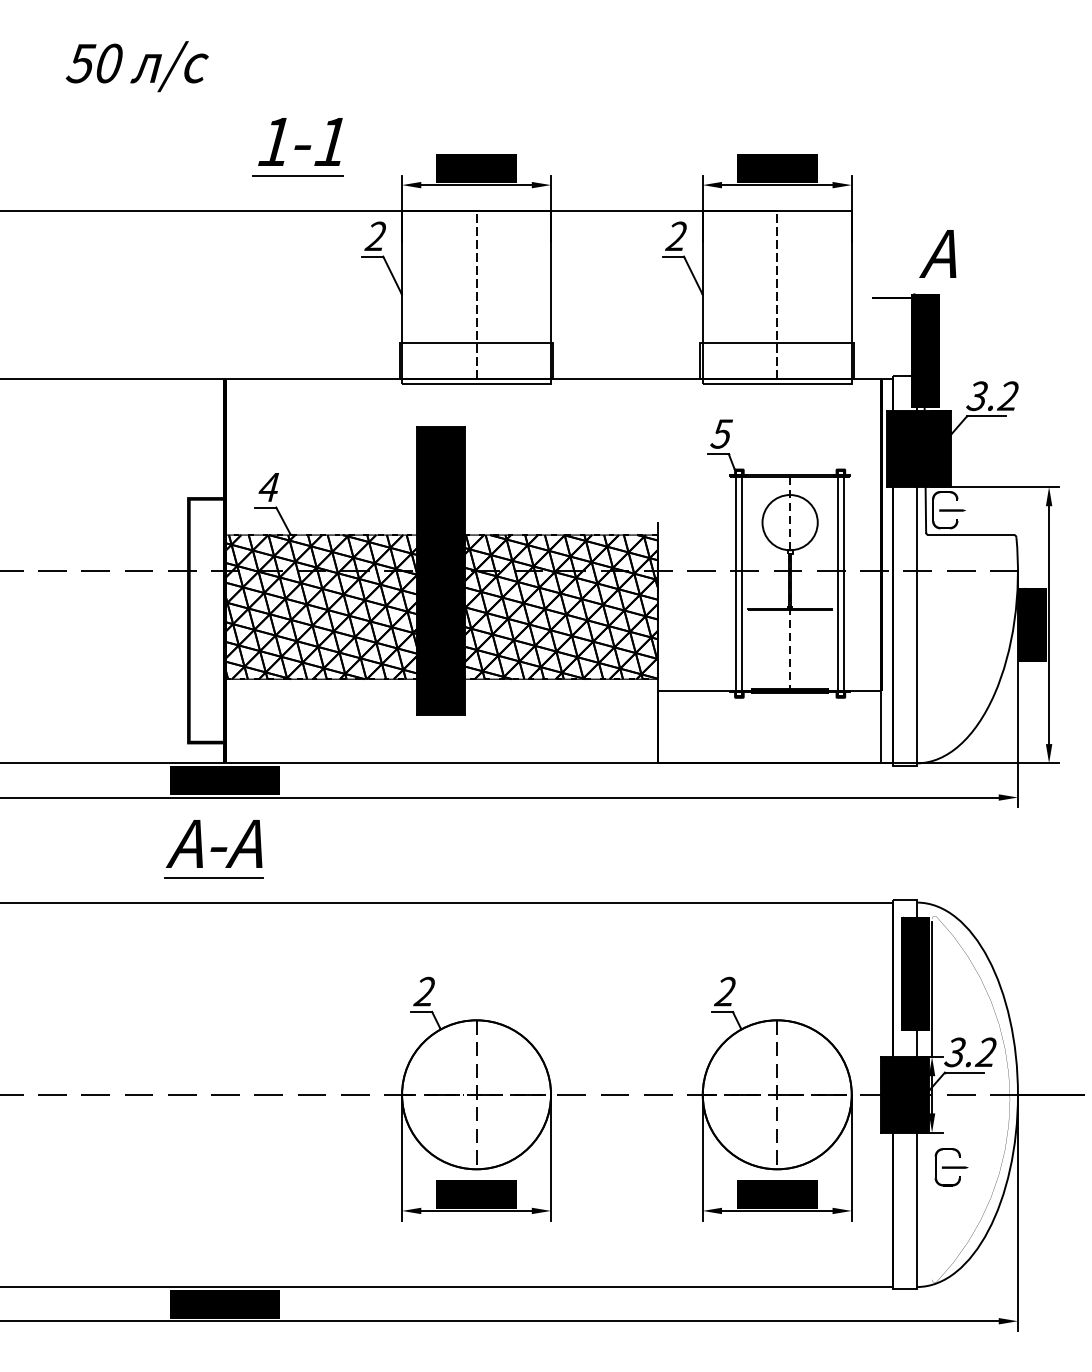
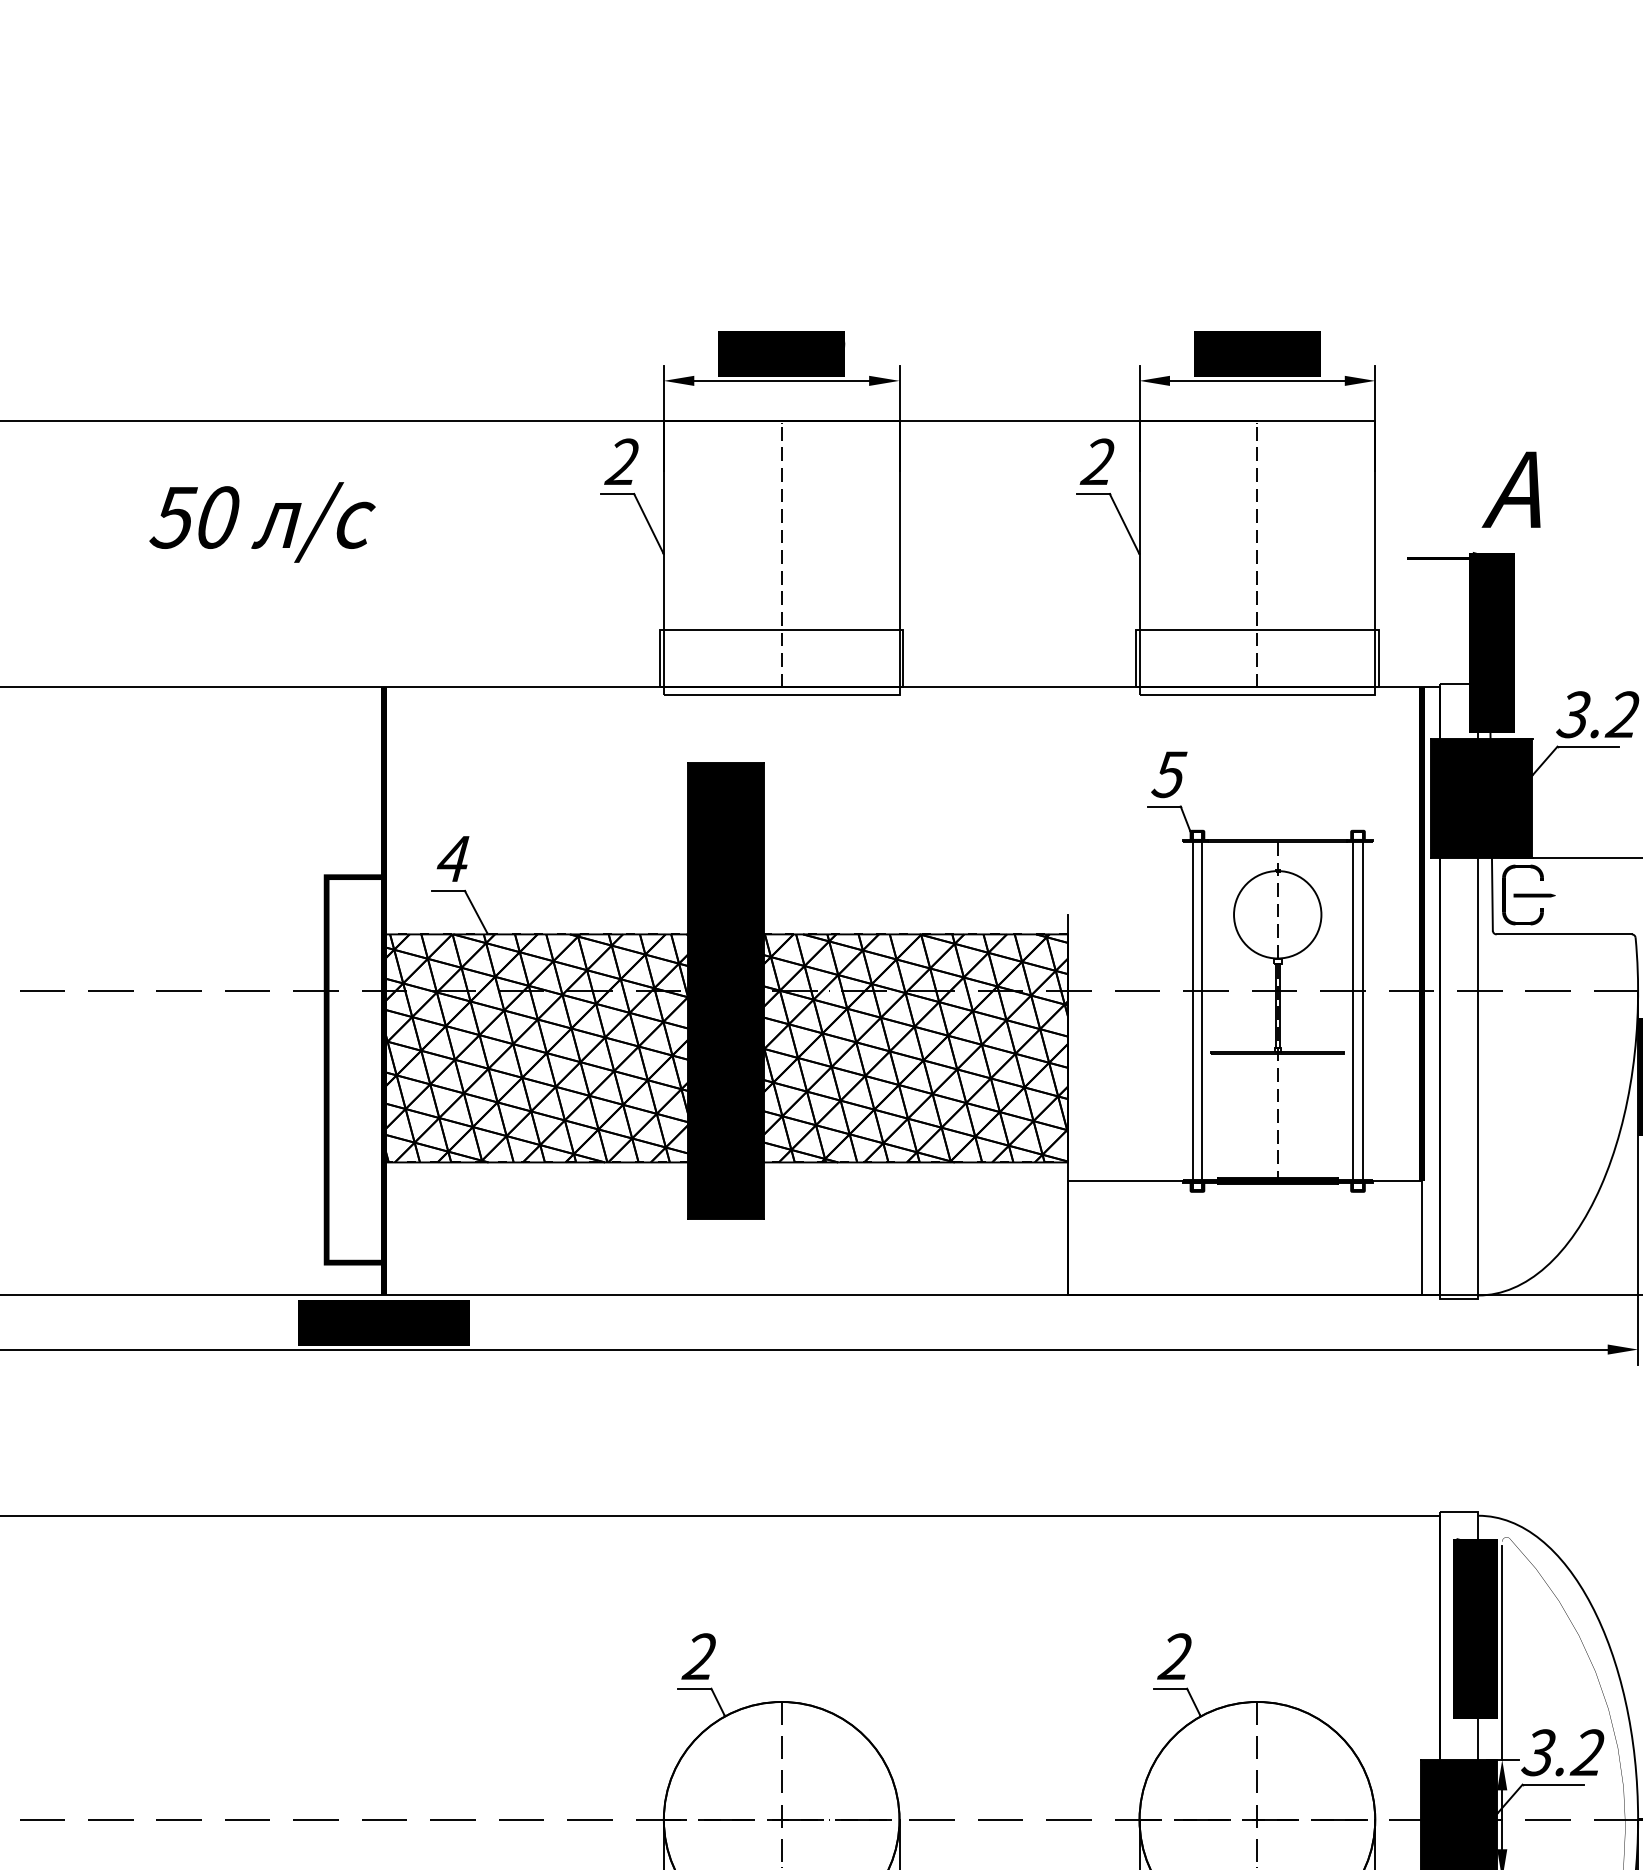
text: (136, 66) -> (261, 522), moved
part: (297, 147) -> (498, 321), removed
part: (213, 849) -> (365, 1431), removed

